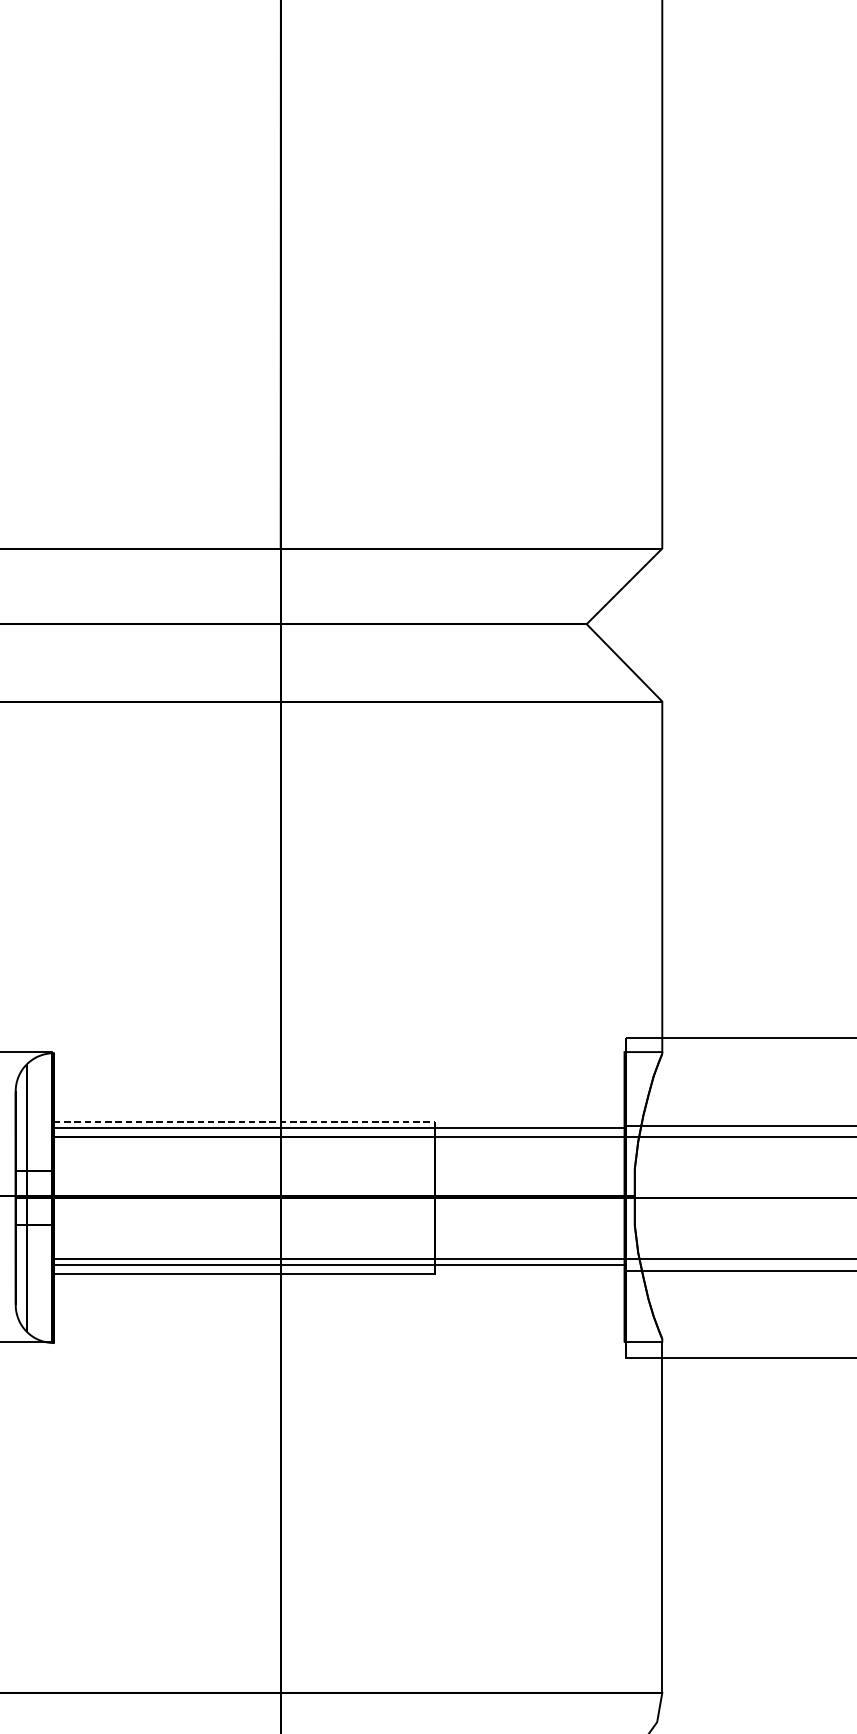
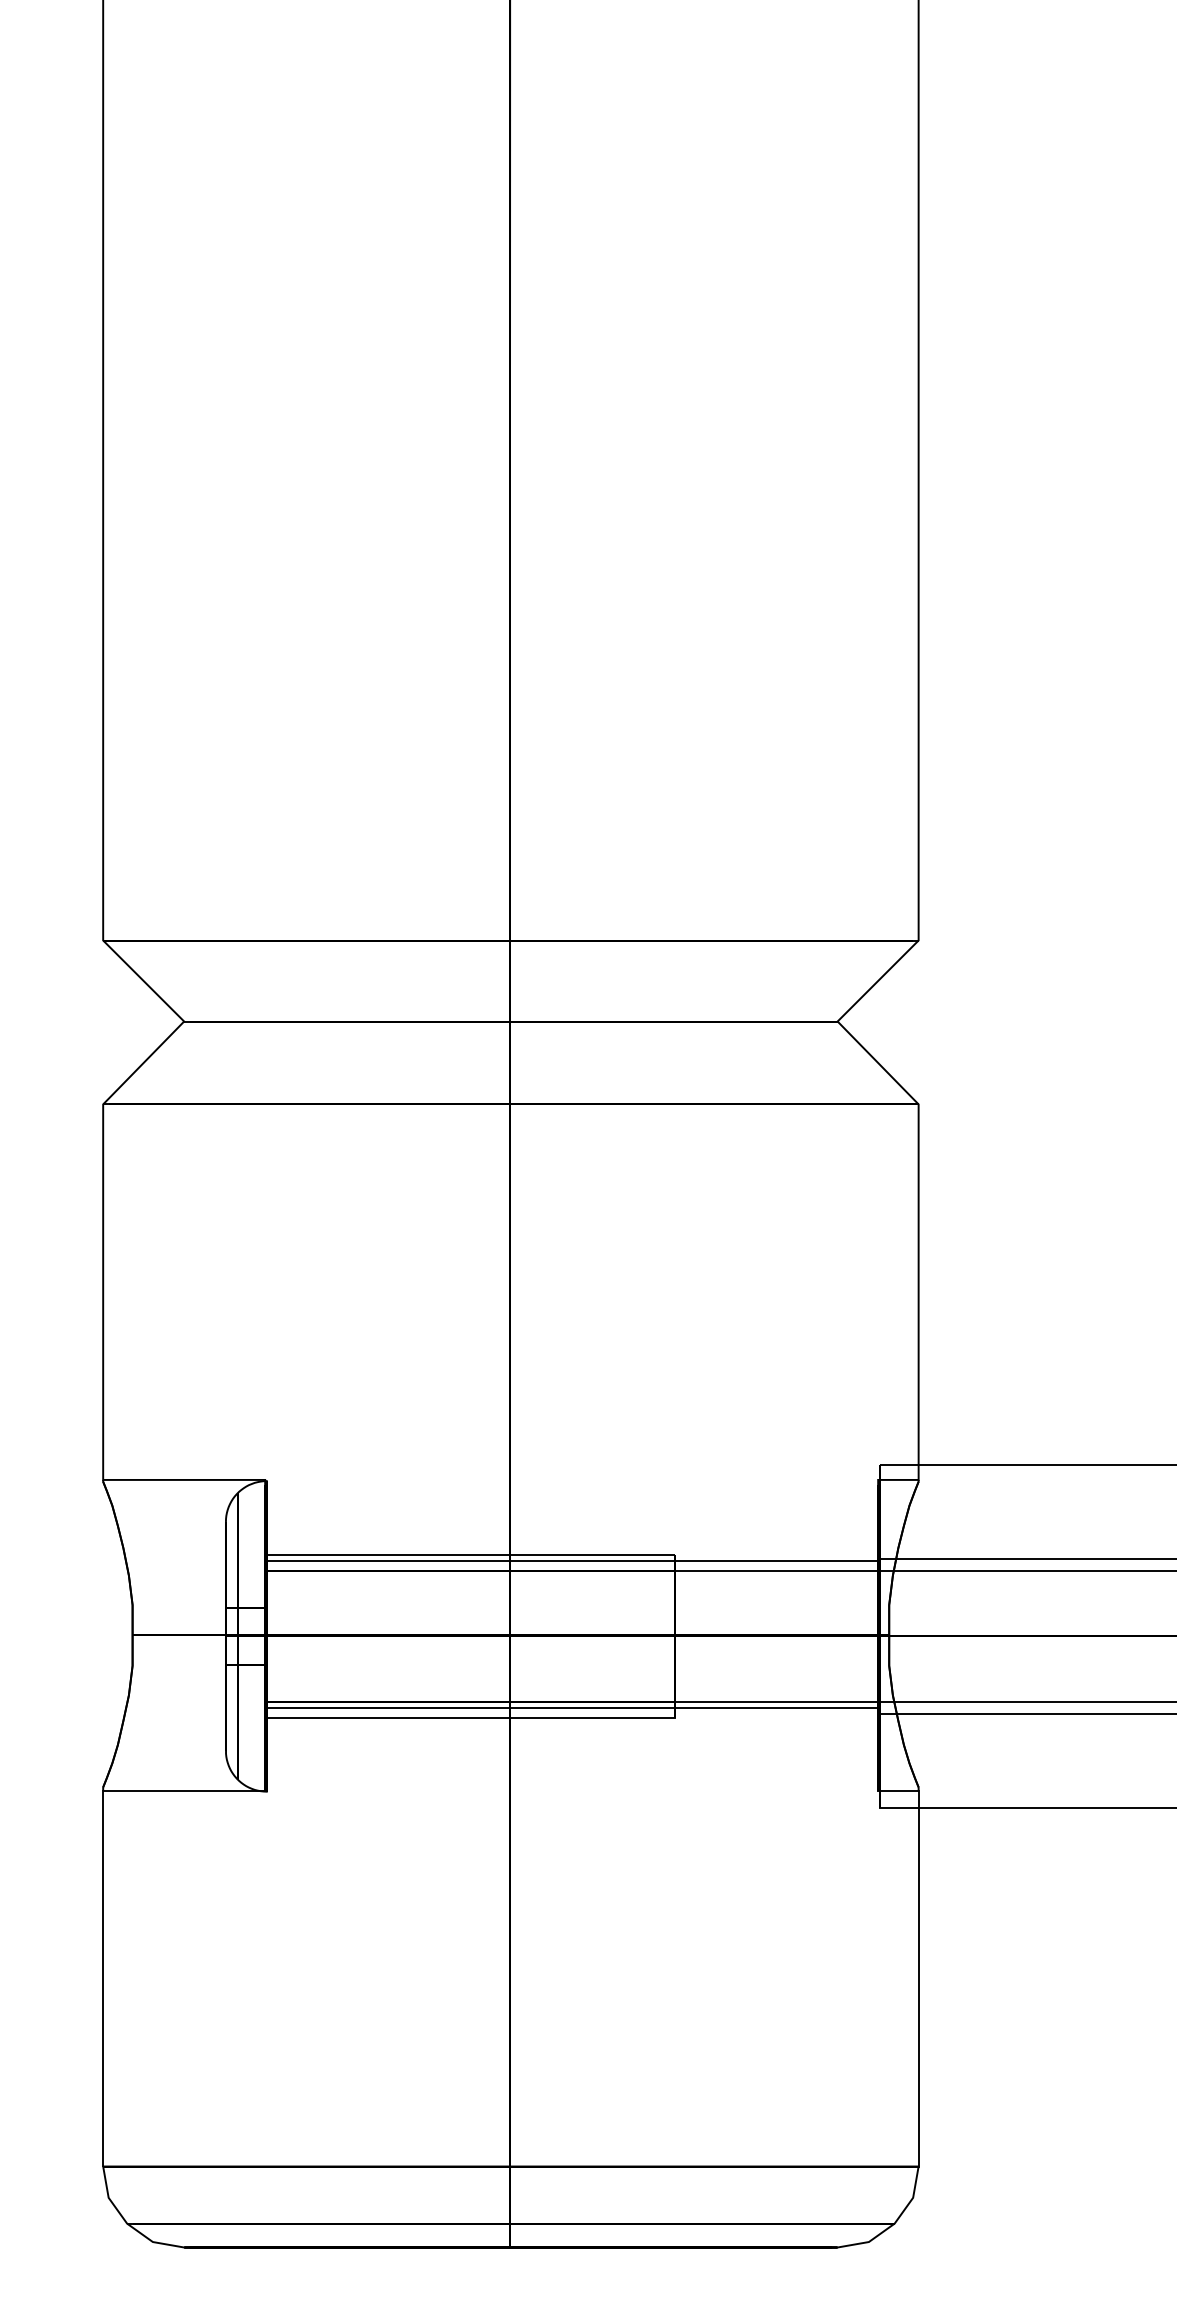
line: (244, 1121) -> (471, 1554), dashed -> solid

